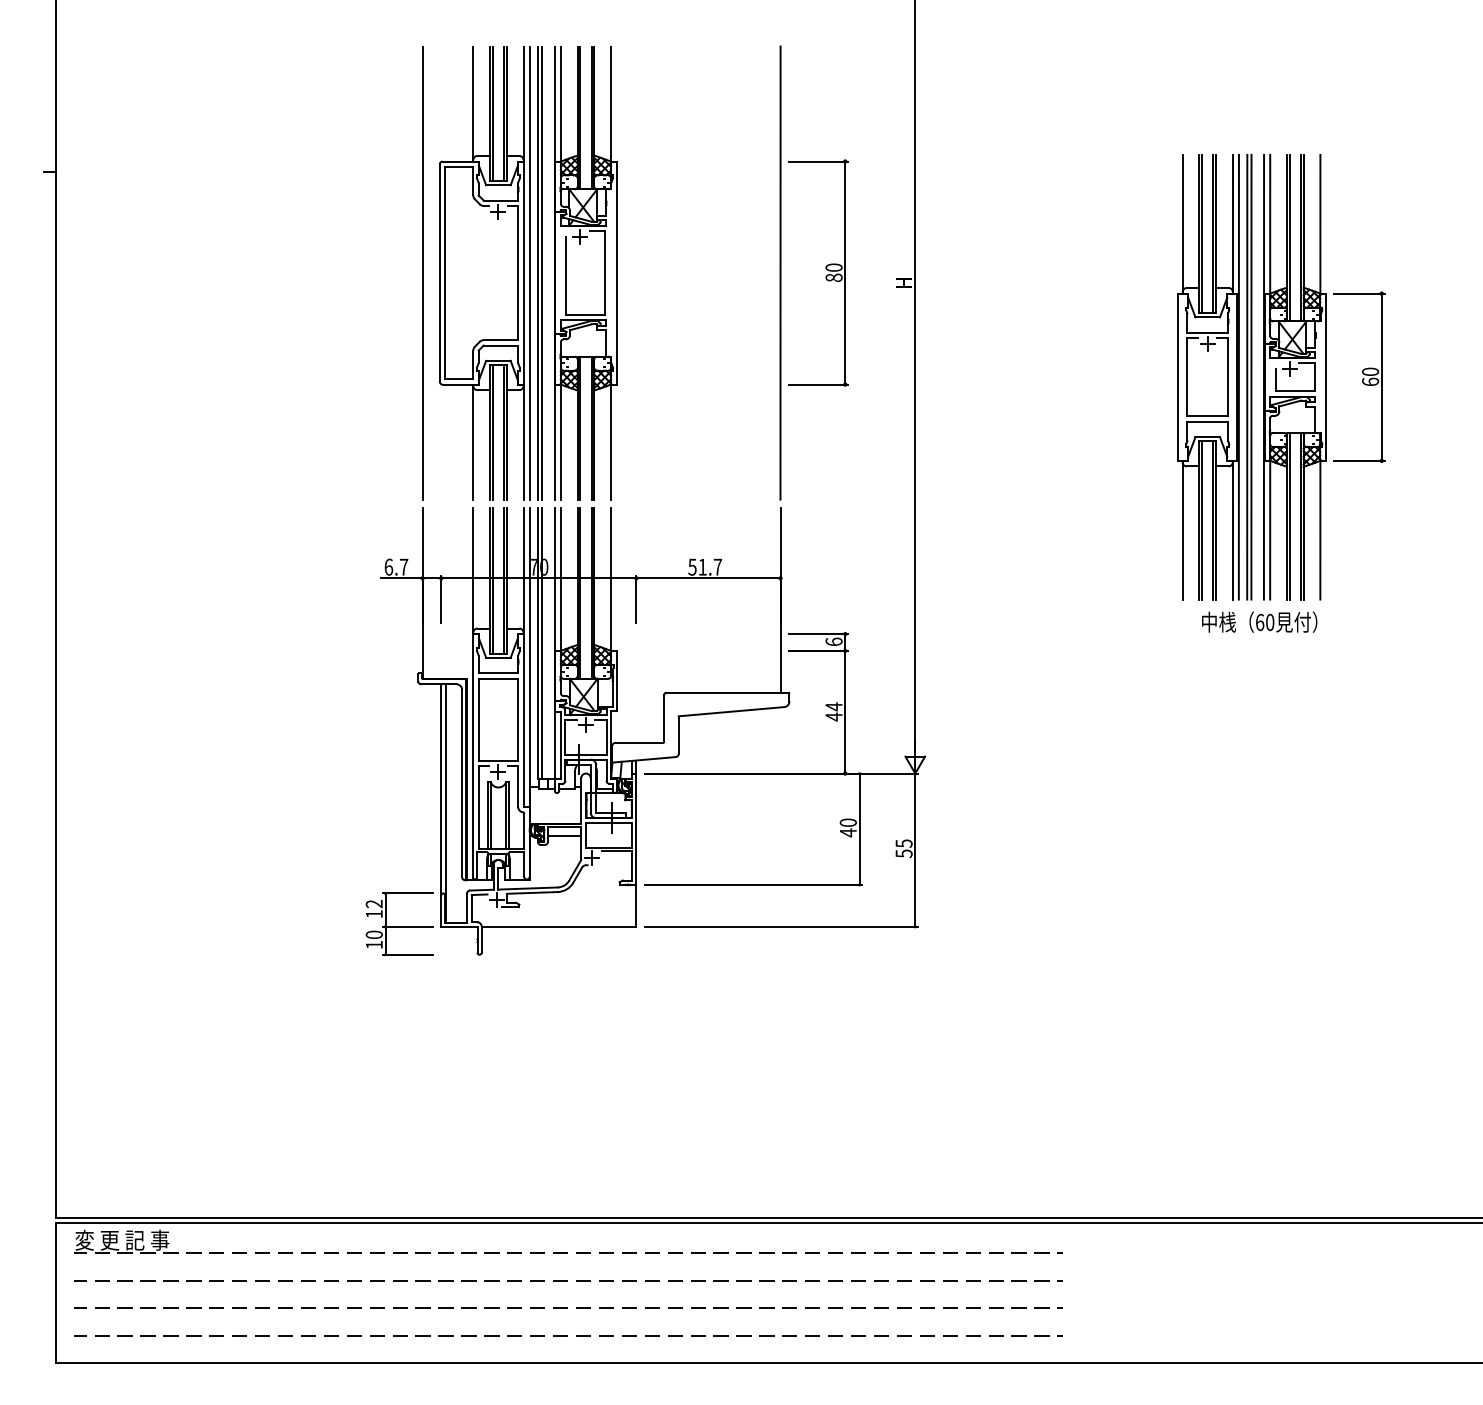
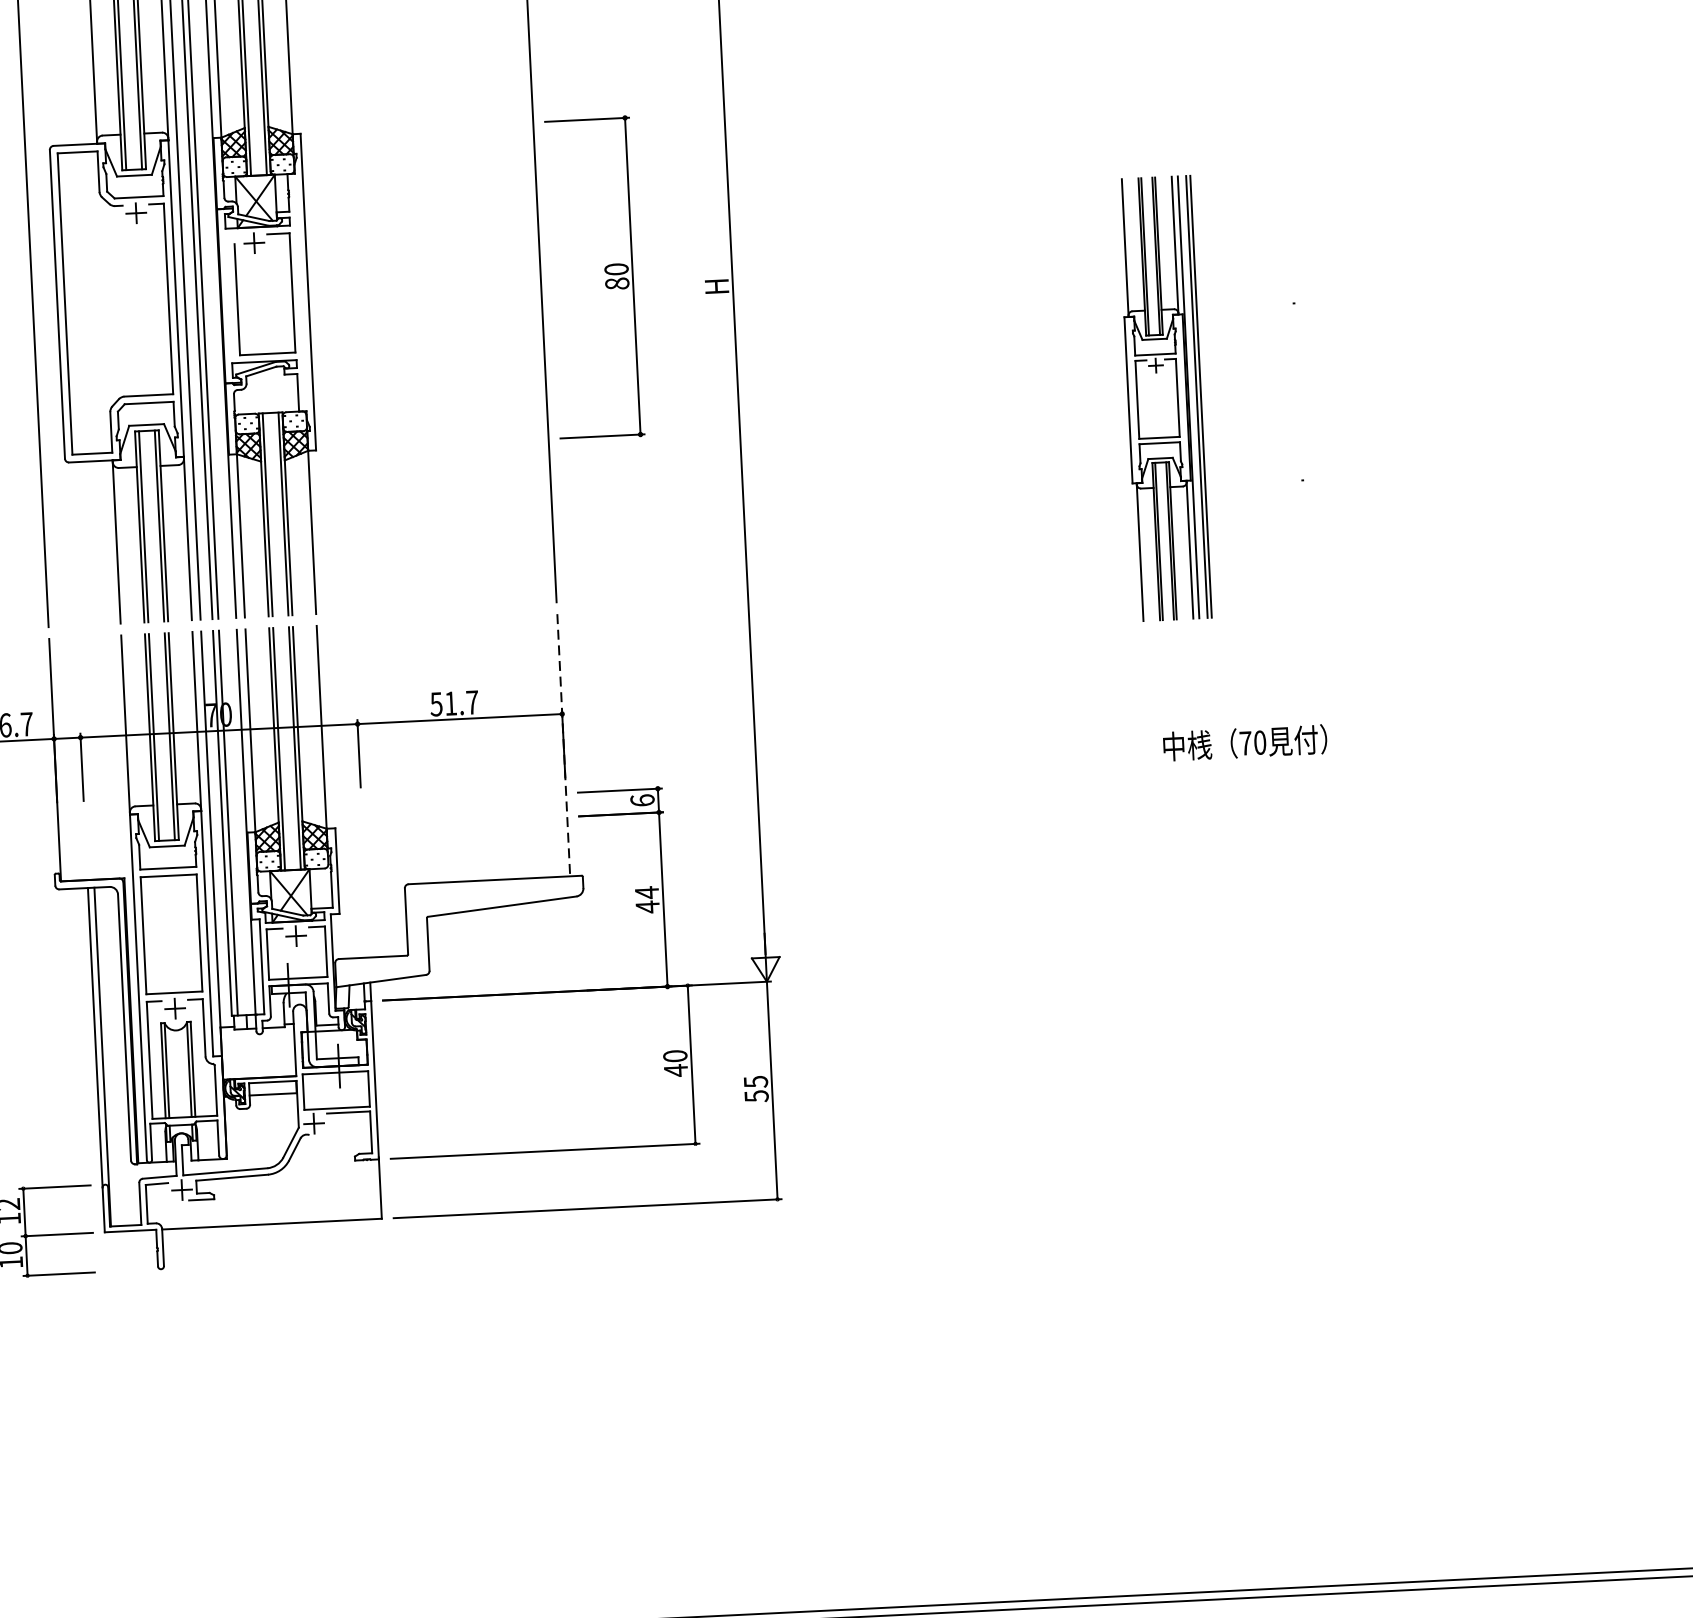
part: (1214, 377) -> (1164, 398), size x0.7
part: (1324, 377) -> (1320, 391), removed
line: (780, 600) -> (563, 745), solid -> dashed
text: (1260, 622) -> (1246, 743), 60 -> 70

